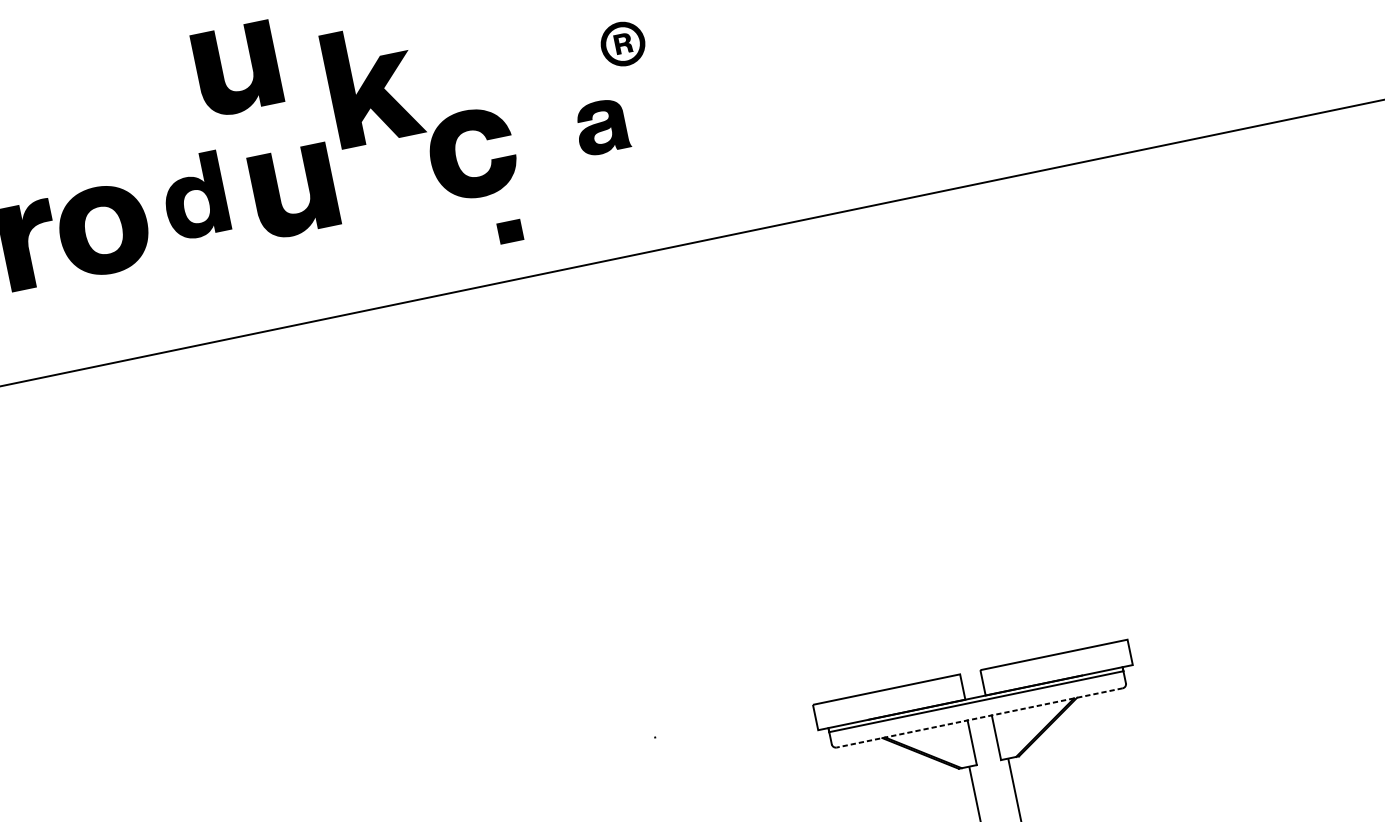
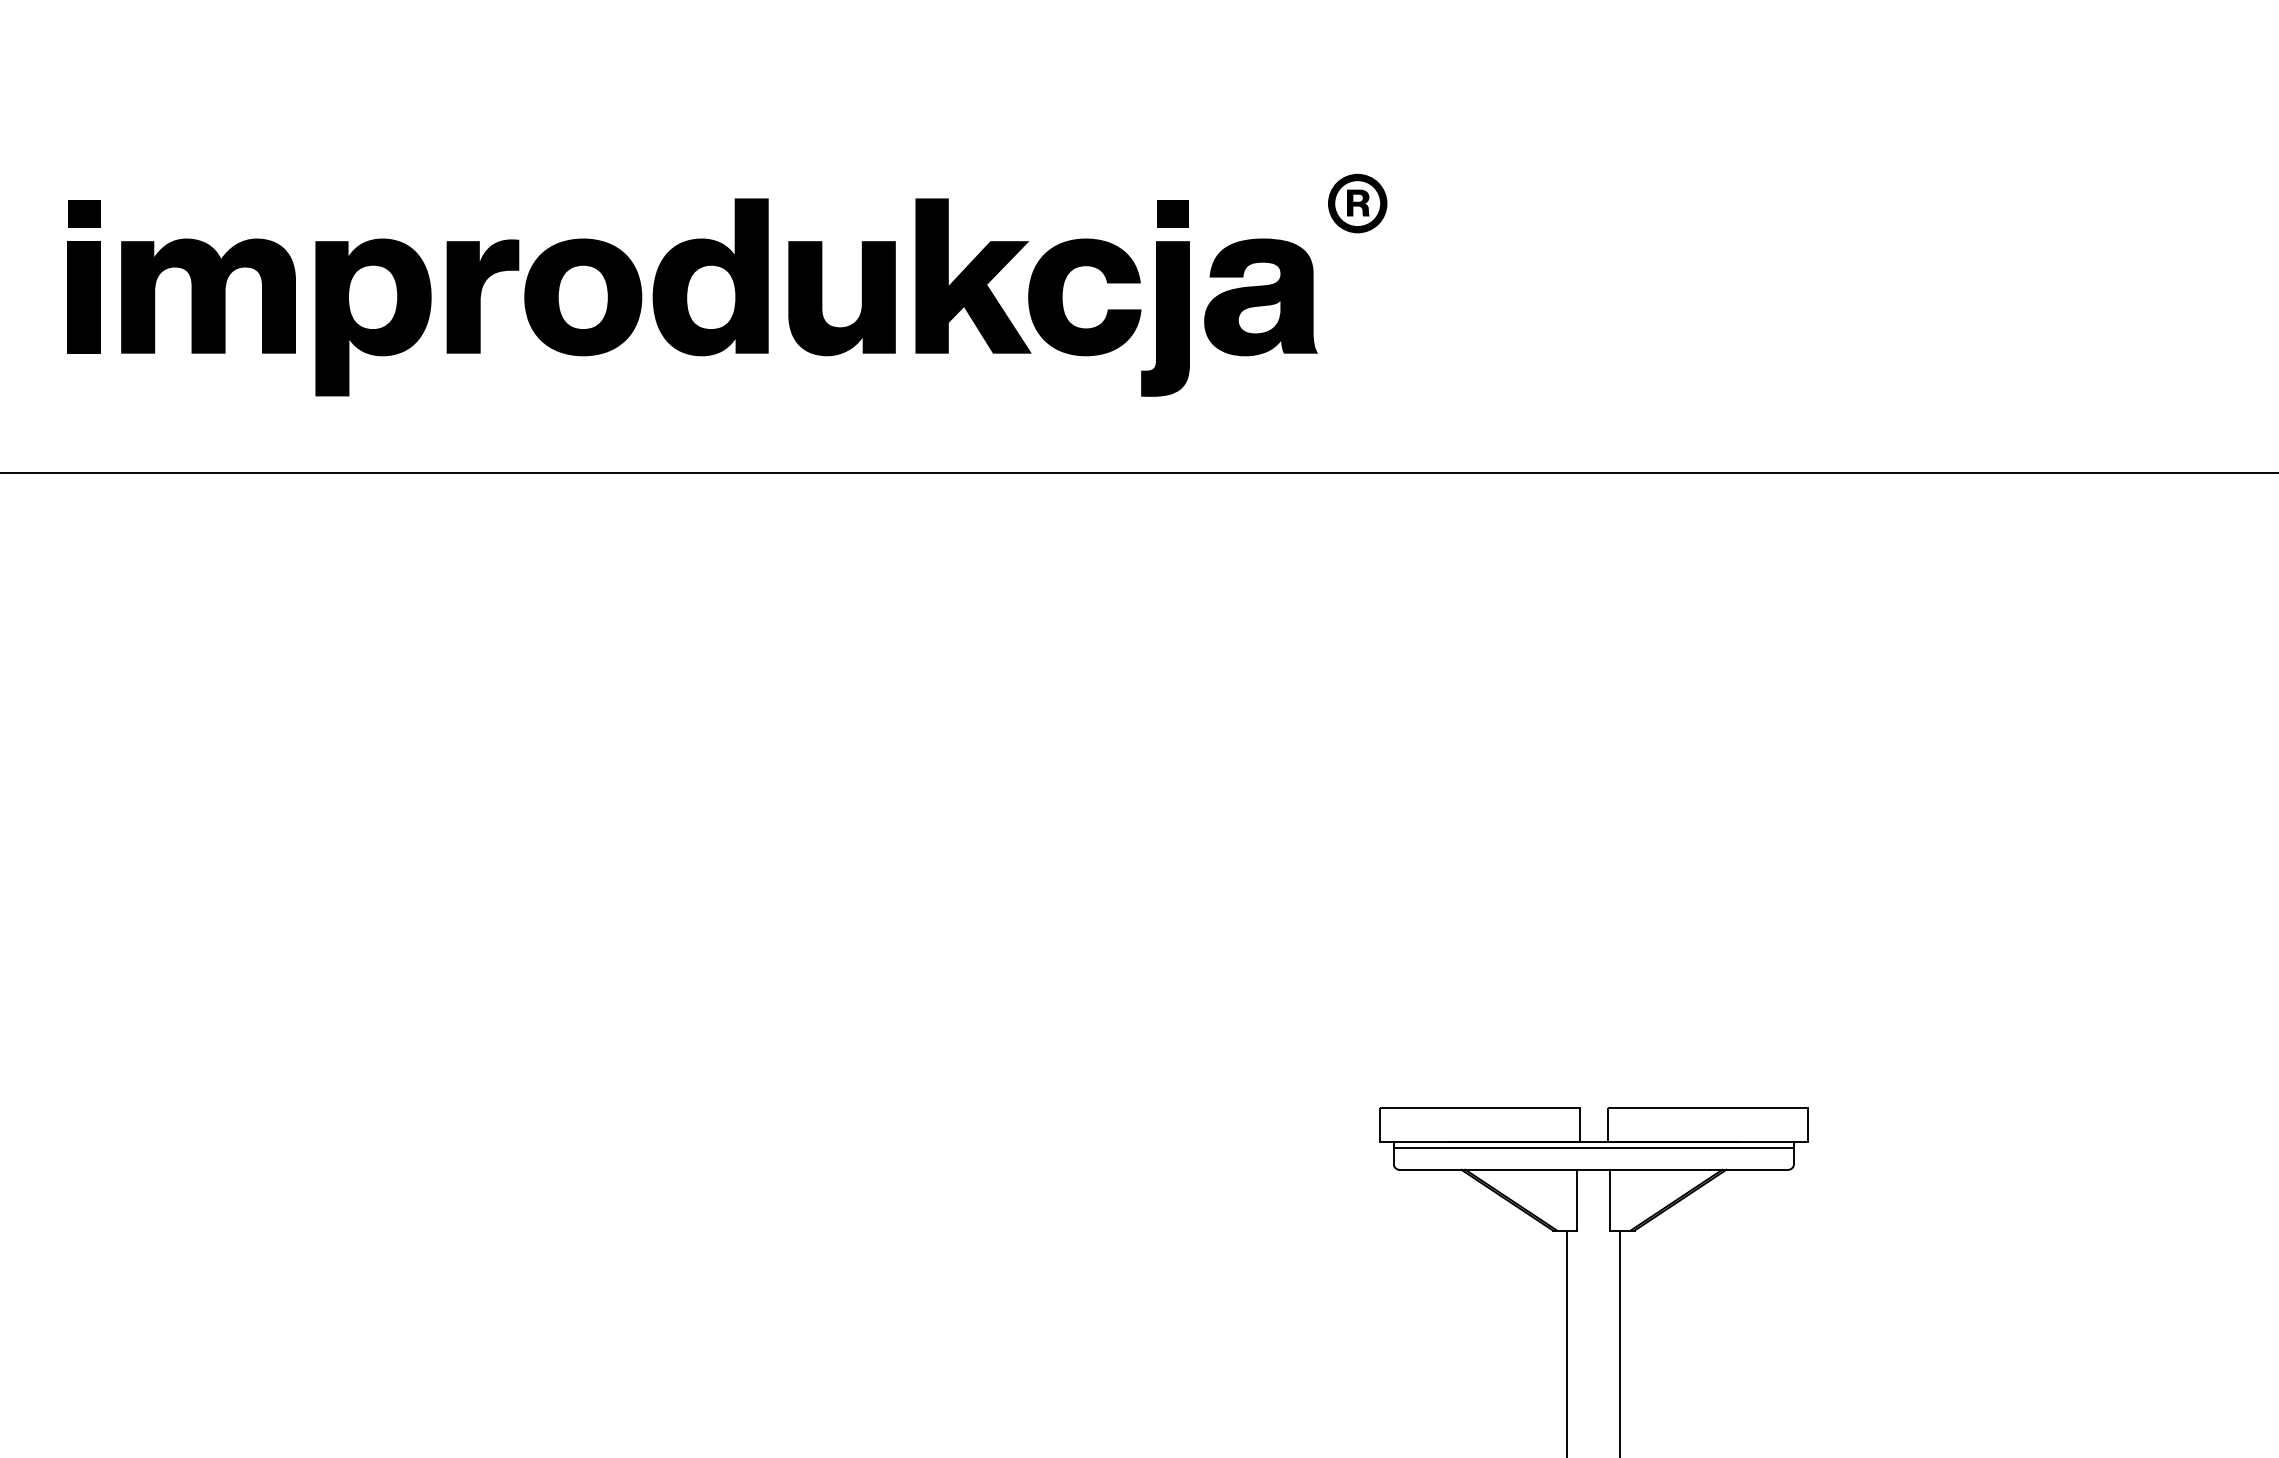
part: (622, 44) -> (1357, 203), moved
part: (223, 72) -> (781, 123), removed
part: (372, 83) -> (973, 275), moved
part: (601, 127) -> (1260, 297), size x1.67
fill: (535, 157) -> (1165, 318), added
part: (194, 196) -> (710, 277), size x1.43
part: (509, 231) -> (1172, 213), moved
line: (979, 717) -> (1593, 1169), dashed -> solid

